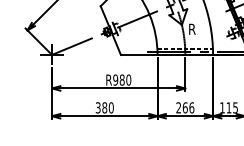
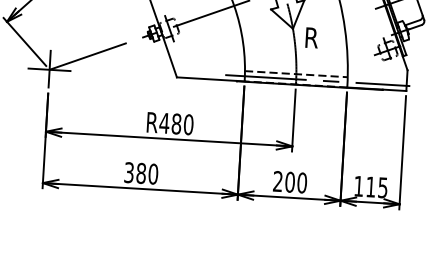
text: (115, 79) -> (164, 122), R980 -> R480
text: (188, 107) -> (296, 181), 266 -> 200

